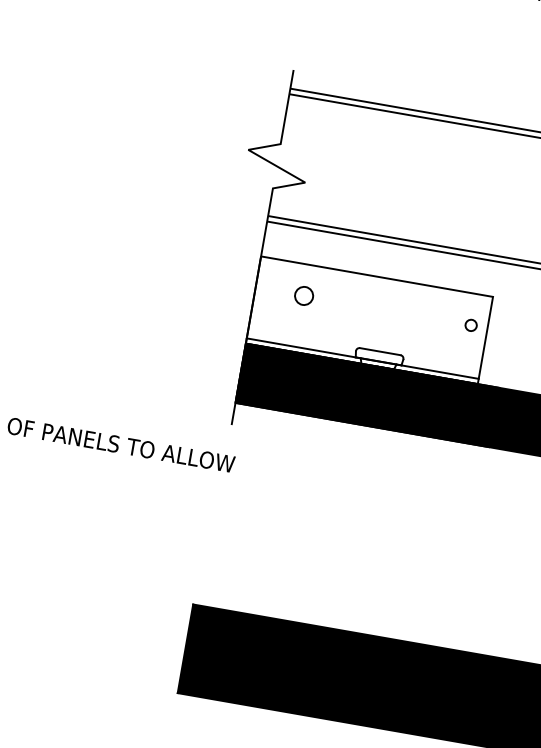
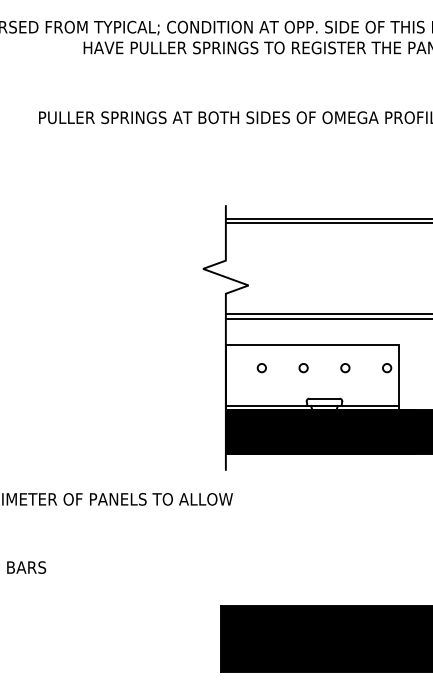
circle: (303, 296) -> (261, 368), size x0.62
circle: (359, 306) -> (303, 368), added
circle: (415, 316) -> (345, 368), added

